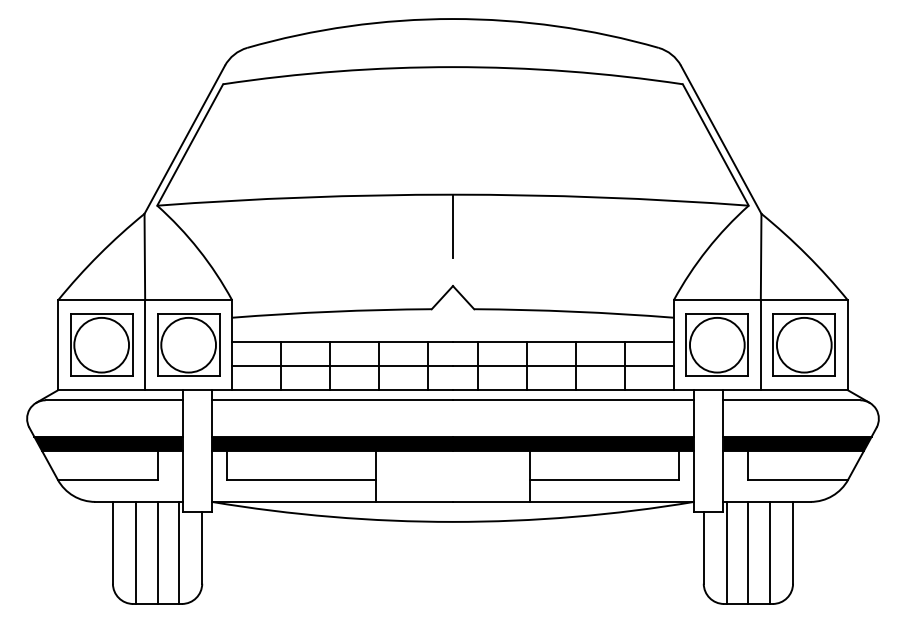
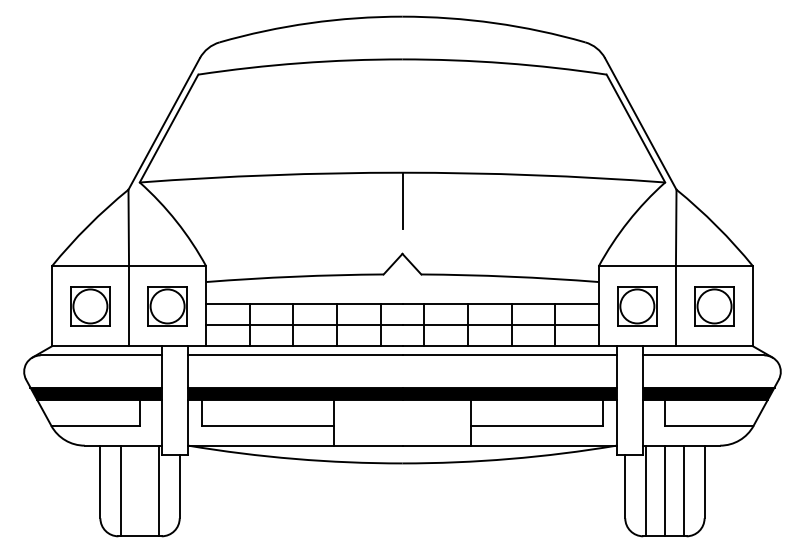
part: (101, 345) -> (90, 306), size x0.7
part: (188, 345) -> (167, 306), size x0.7
part: (717, 345) -> (637, 306), size x0.7
part: (804, 345) -> (714, 306), size x0.7
line: (158, 552) -> (140, 490), removed

